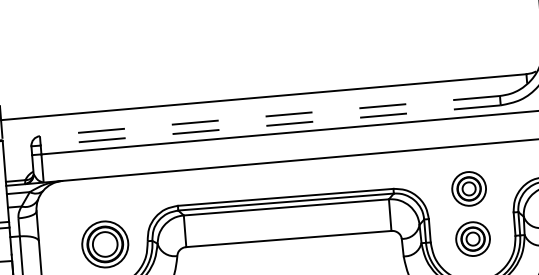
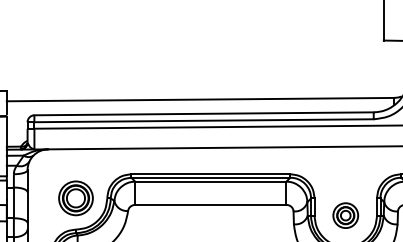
line: (270, 115) -> (204, 113), dashed -> solid
line: (271, 125) -> (204, 120), dashed -> solid
part: (468, 188) -> (345, 178), removed

